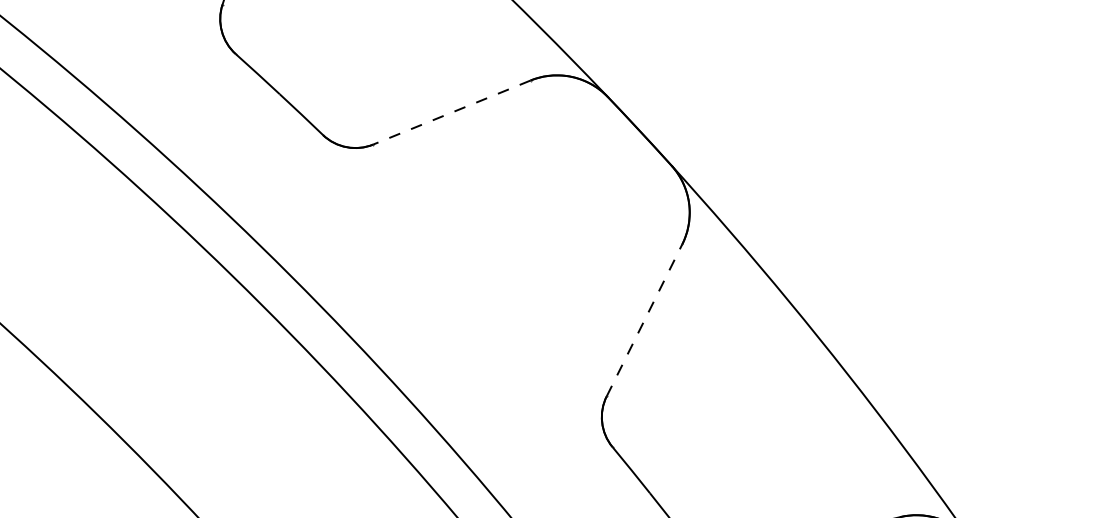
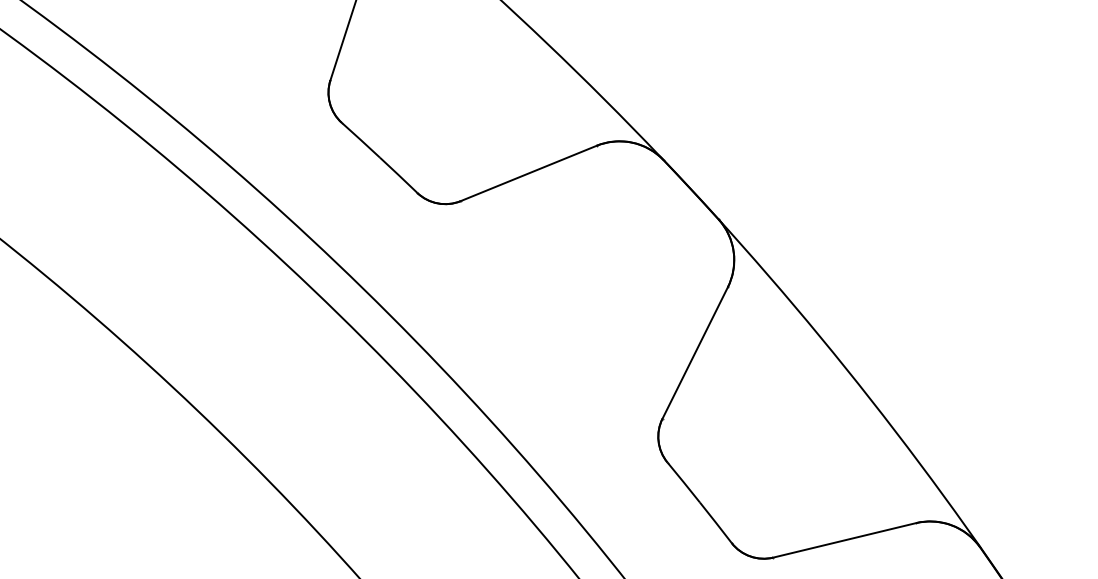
line: (451, 112) -> (528, 173), dashed -> solid
line: (644, 319) -> (695, 352), dashed -> solid

